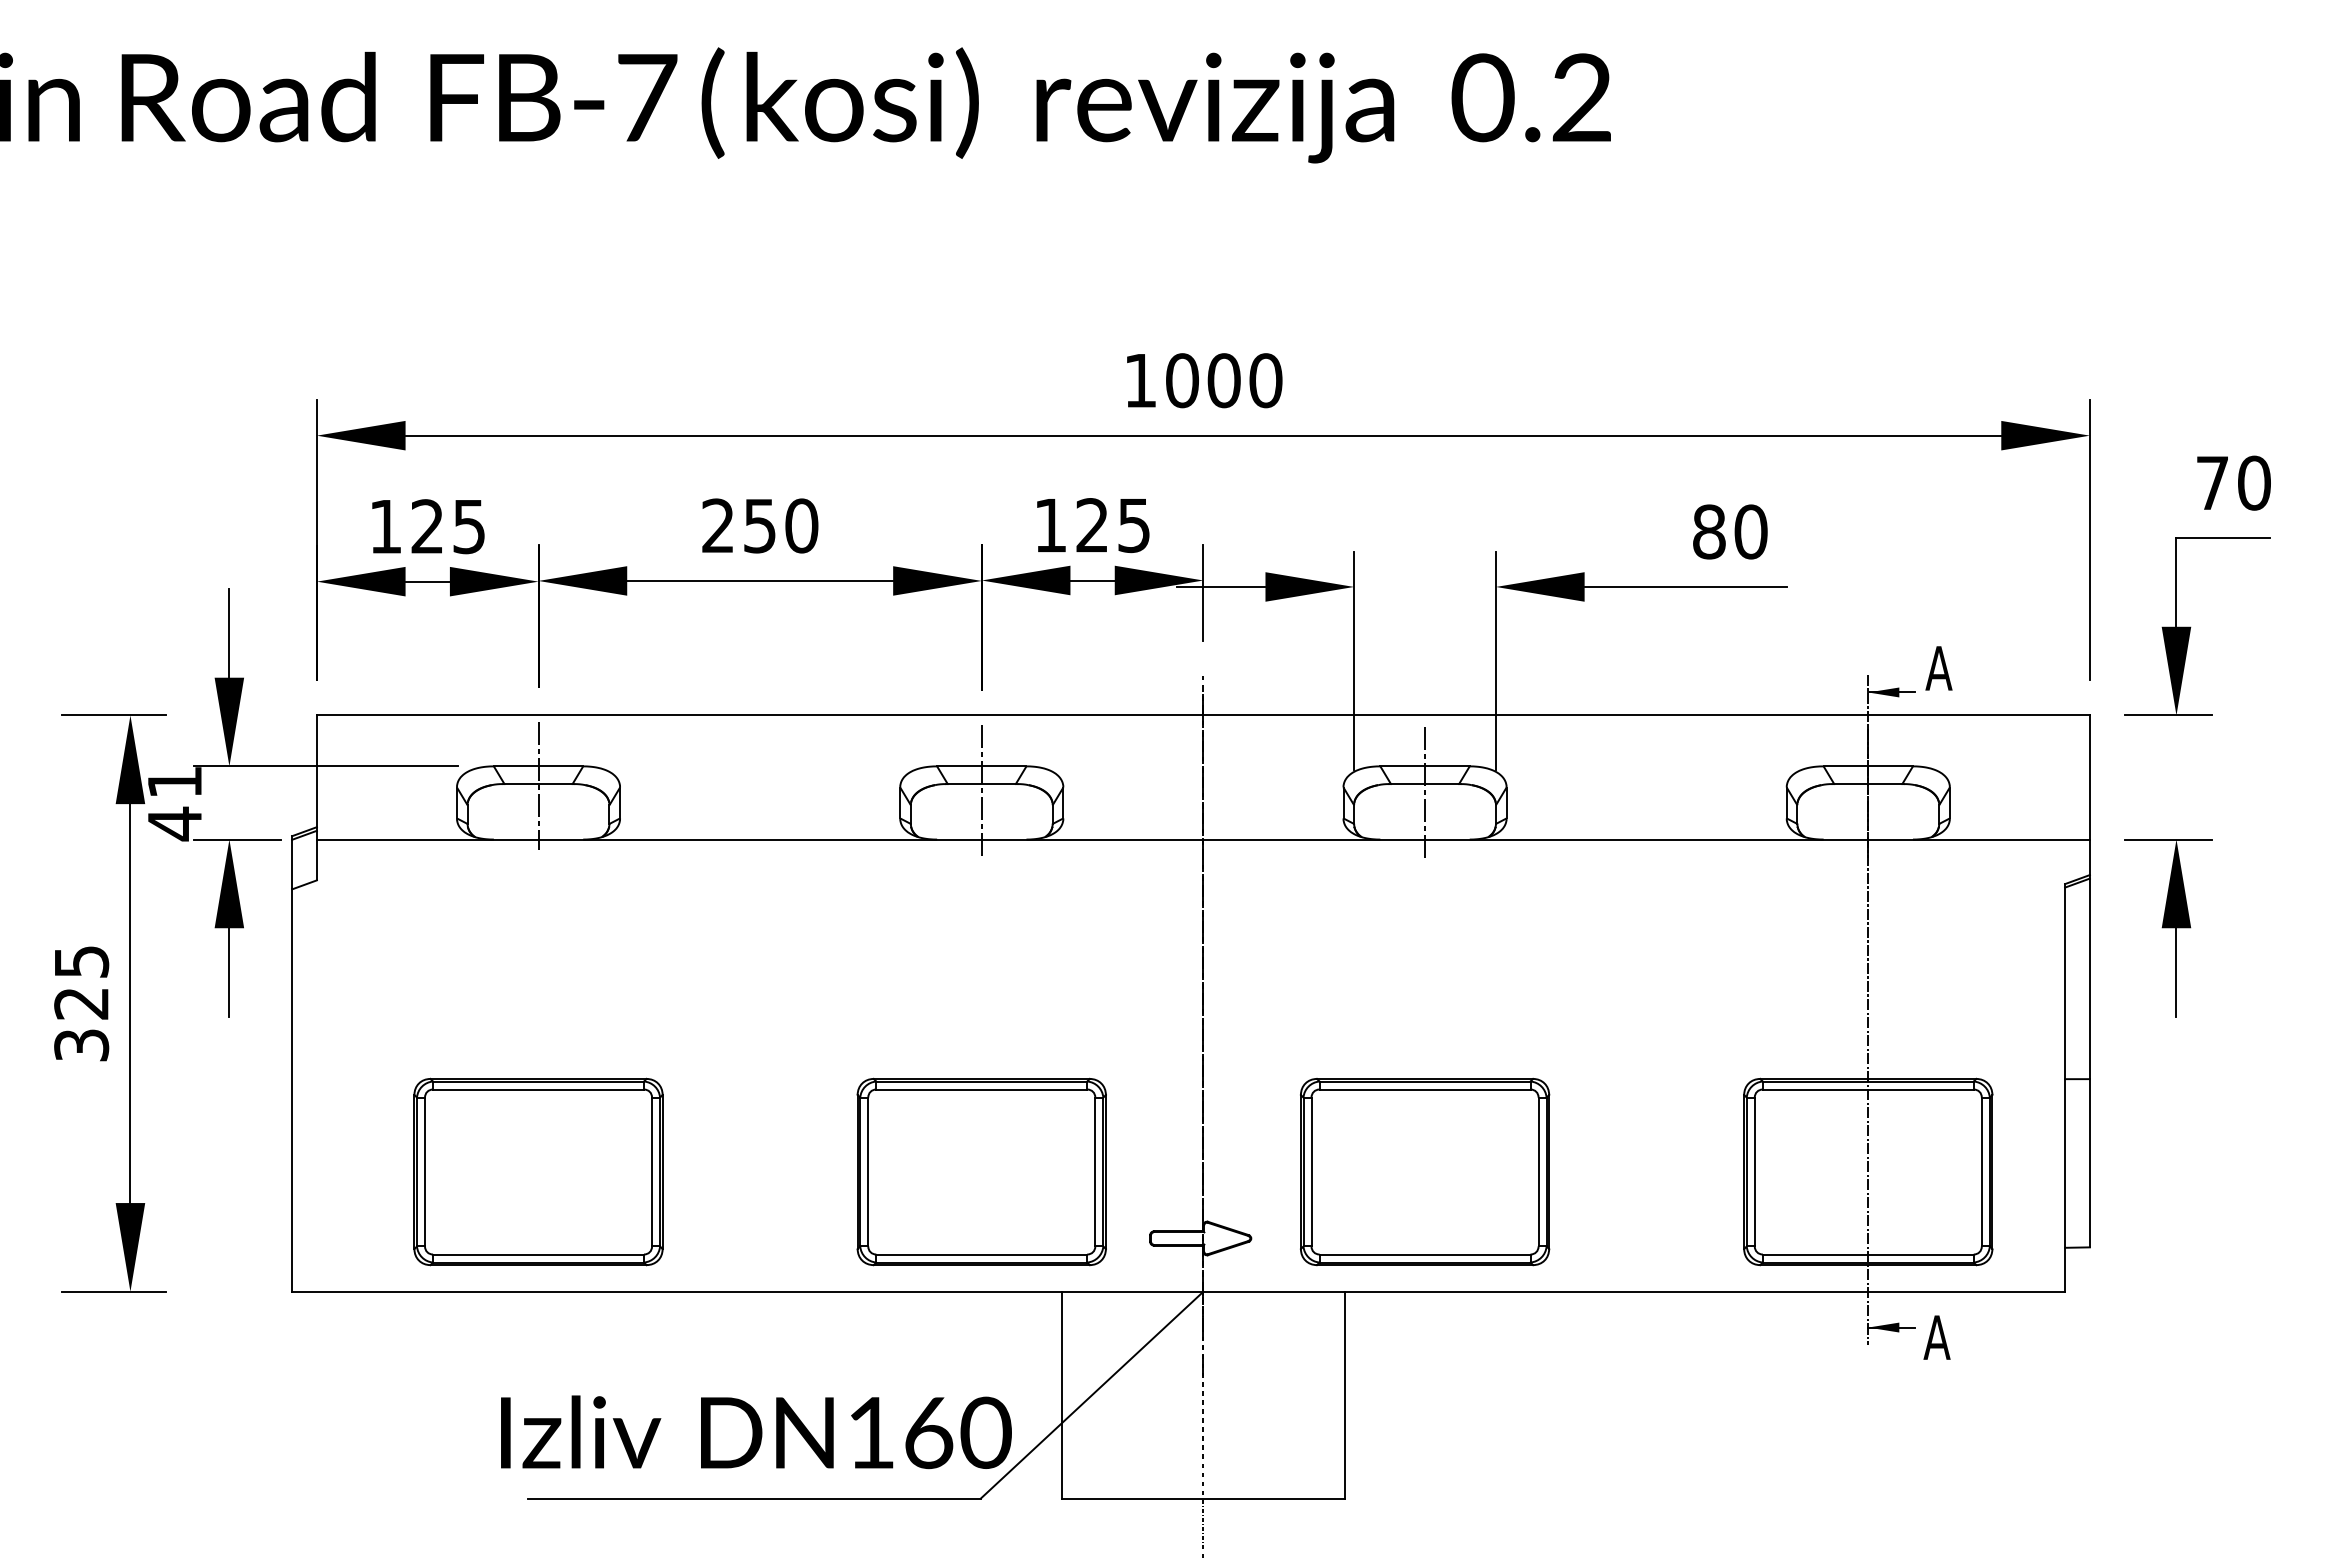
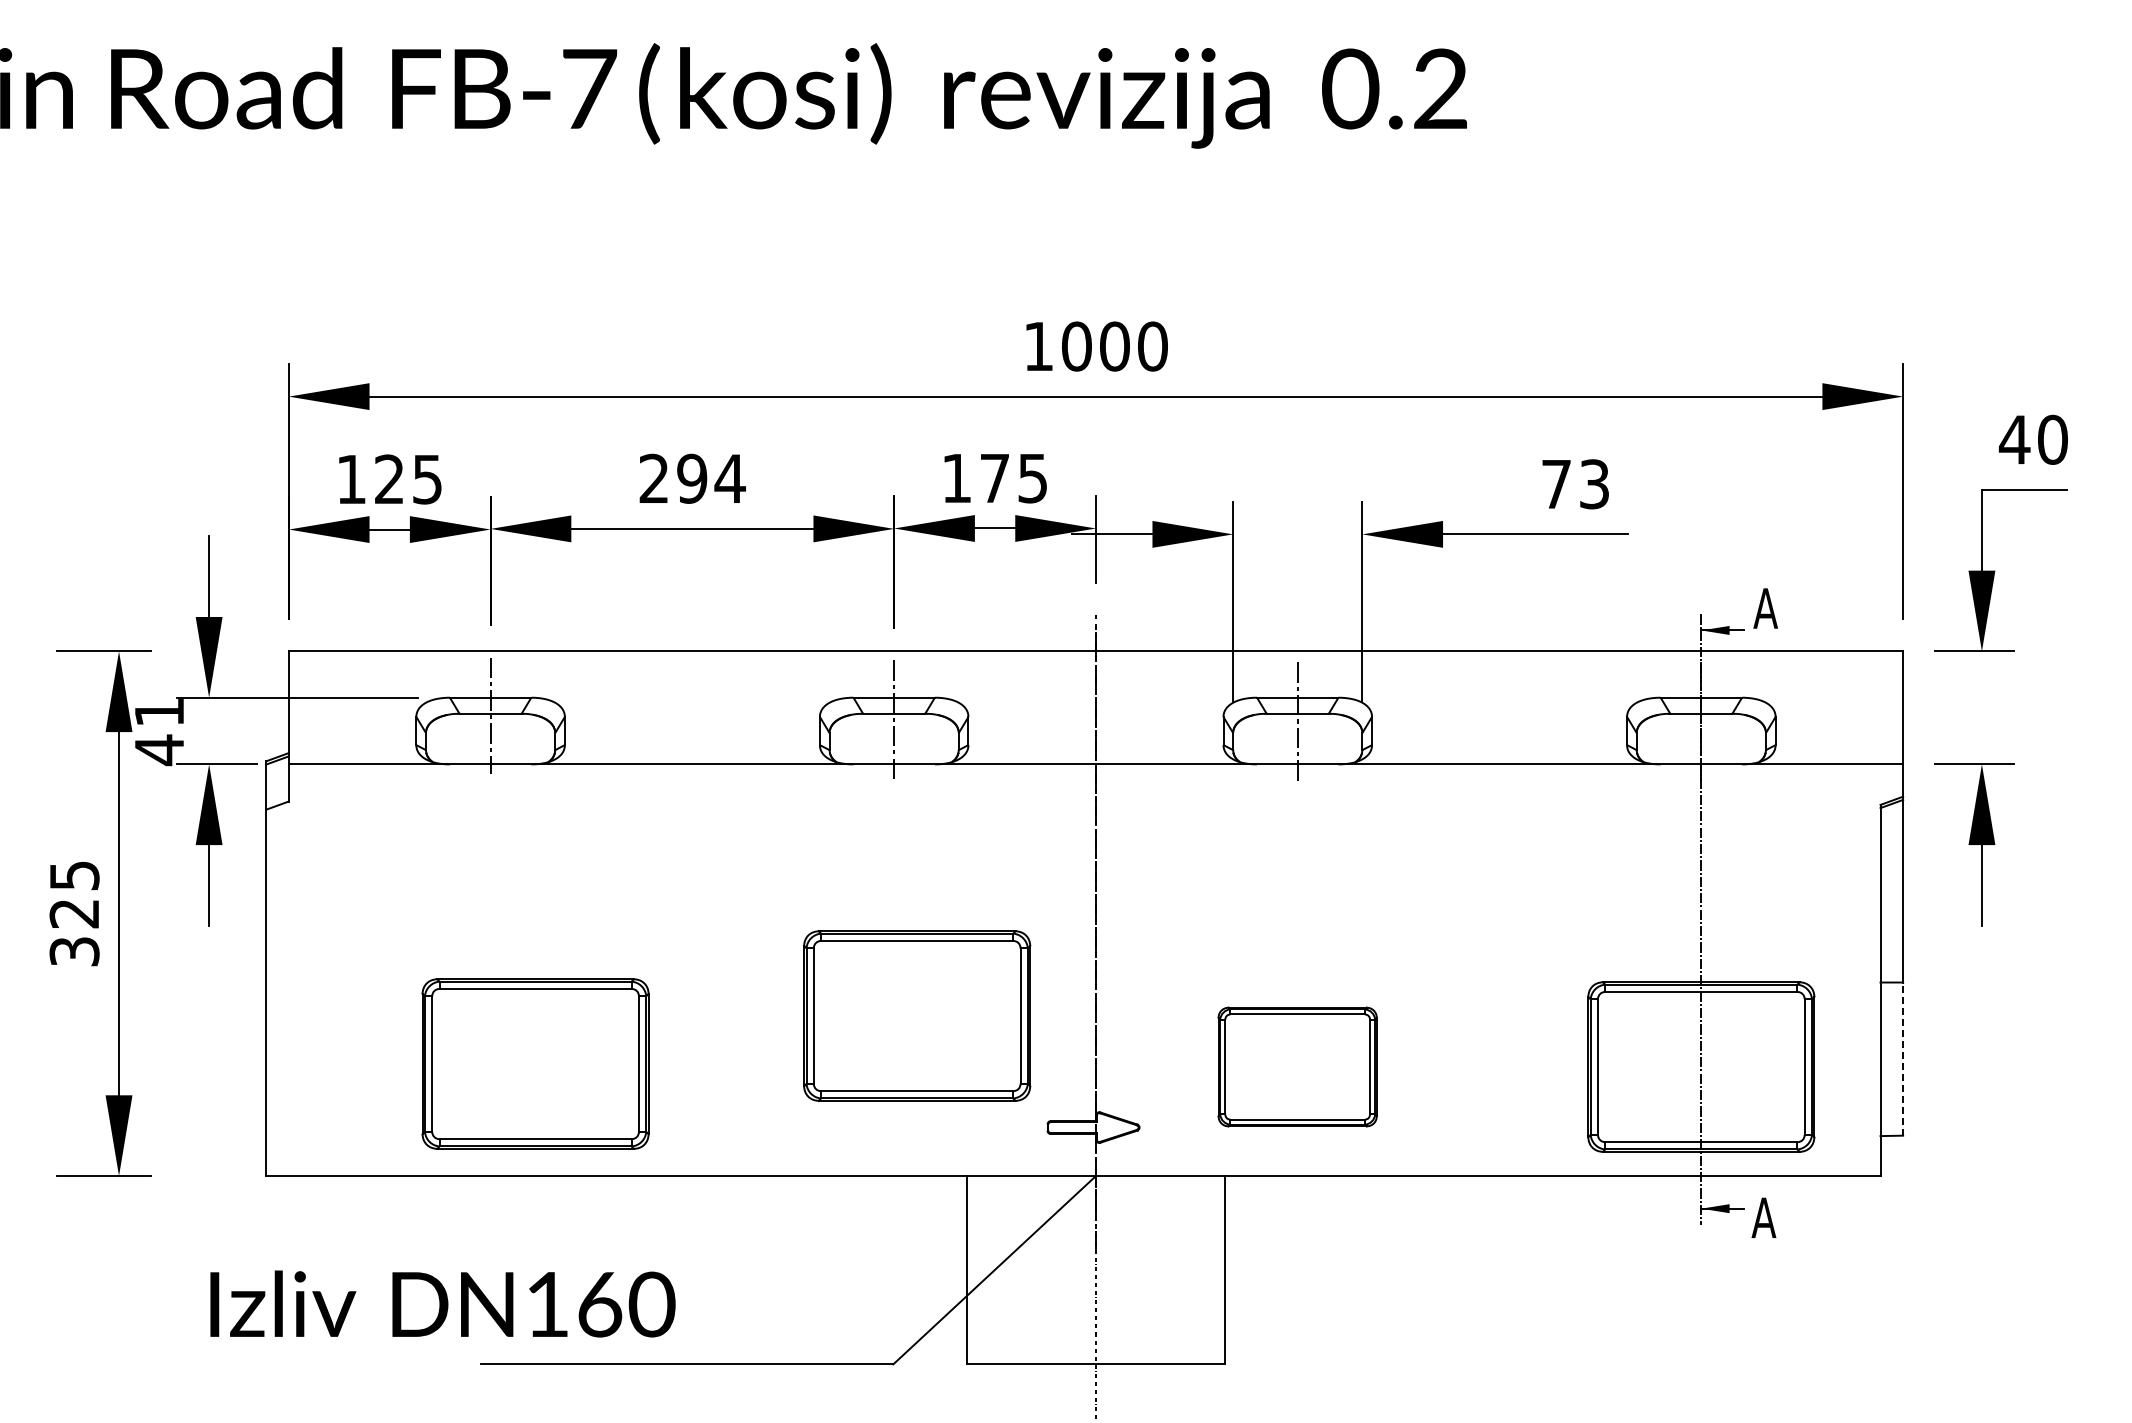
text: (2212, 482) -> (2014, 439), 70 -> 40
text: (1091, 524) -> (994, 477), 125 -> 175
text: (781, 525) -> (711, 478), 250 -> 294
text: (1730, 532) -> (1575, 484), 80 -> 73
line: (2090, 1163) -> (1903, 1059), solid -> dashed
part: (538, 1171) -> (535, 1063), moved
part: (982, 1171) -> (917, 1015), moved
part: (1424, 1171) -> (1297, 1066), size x0.7
text: (755, 1431) -> (442, 1303), moved

